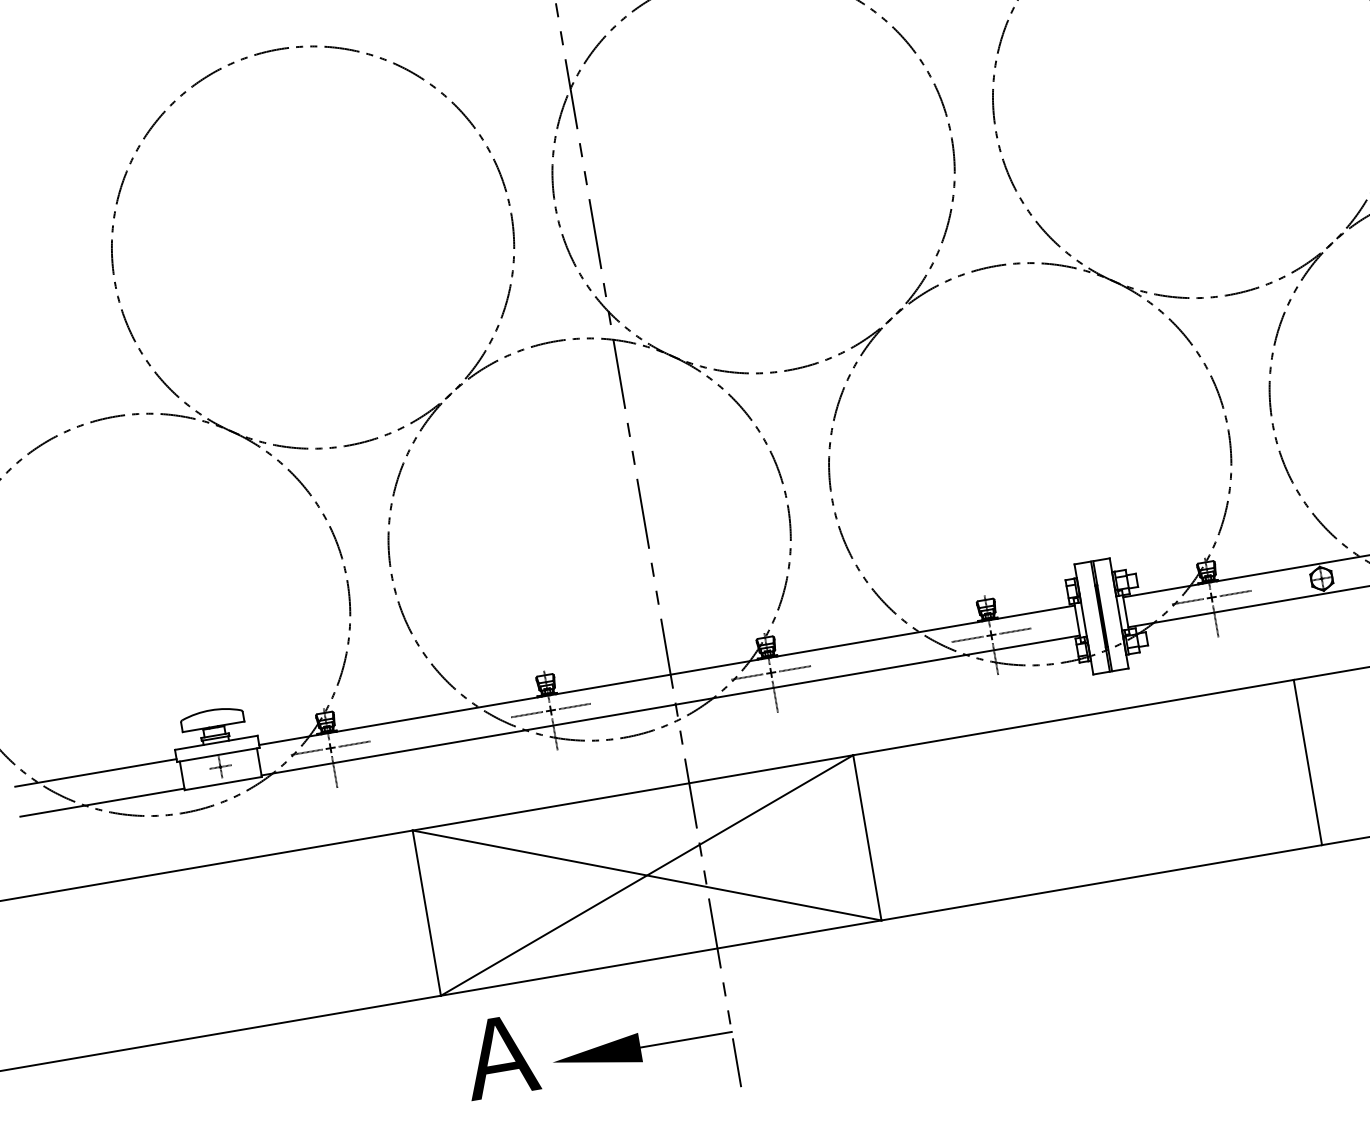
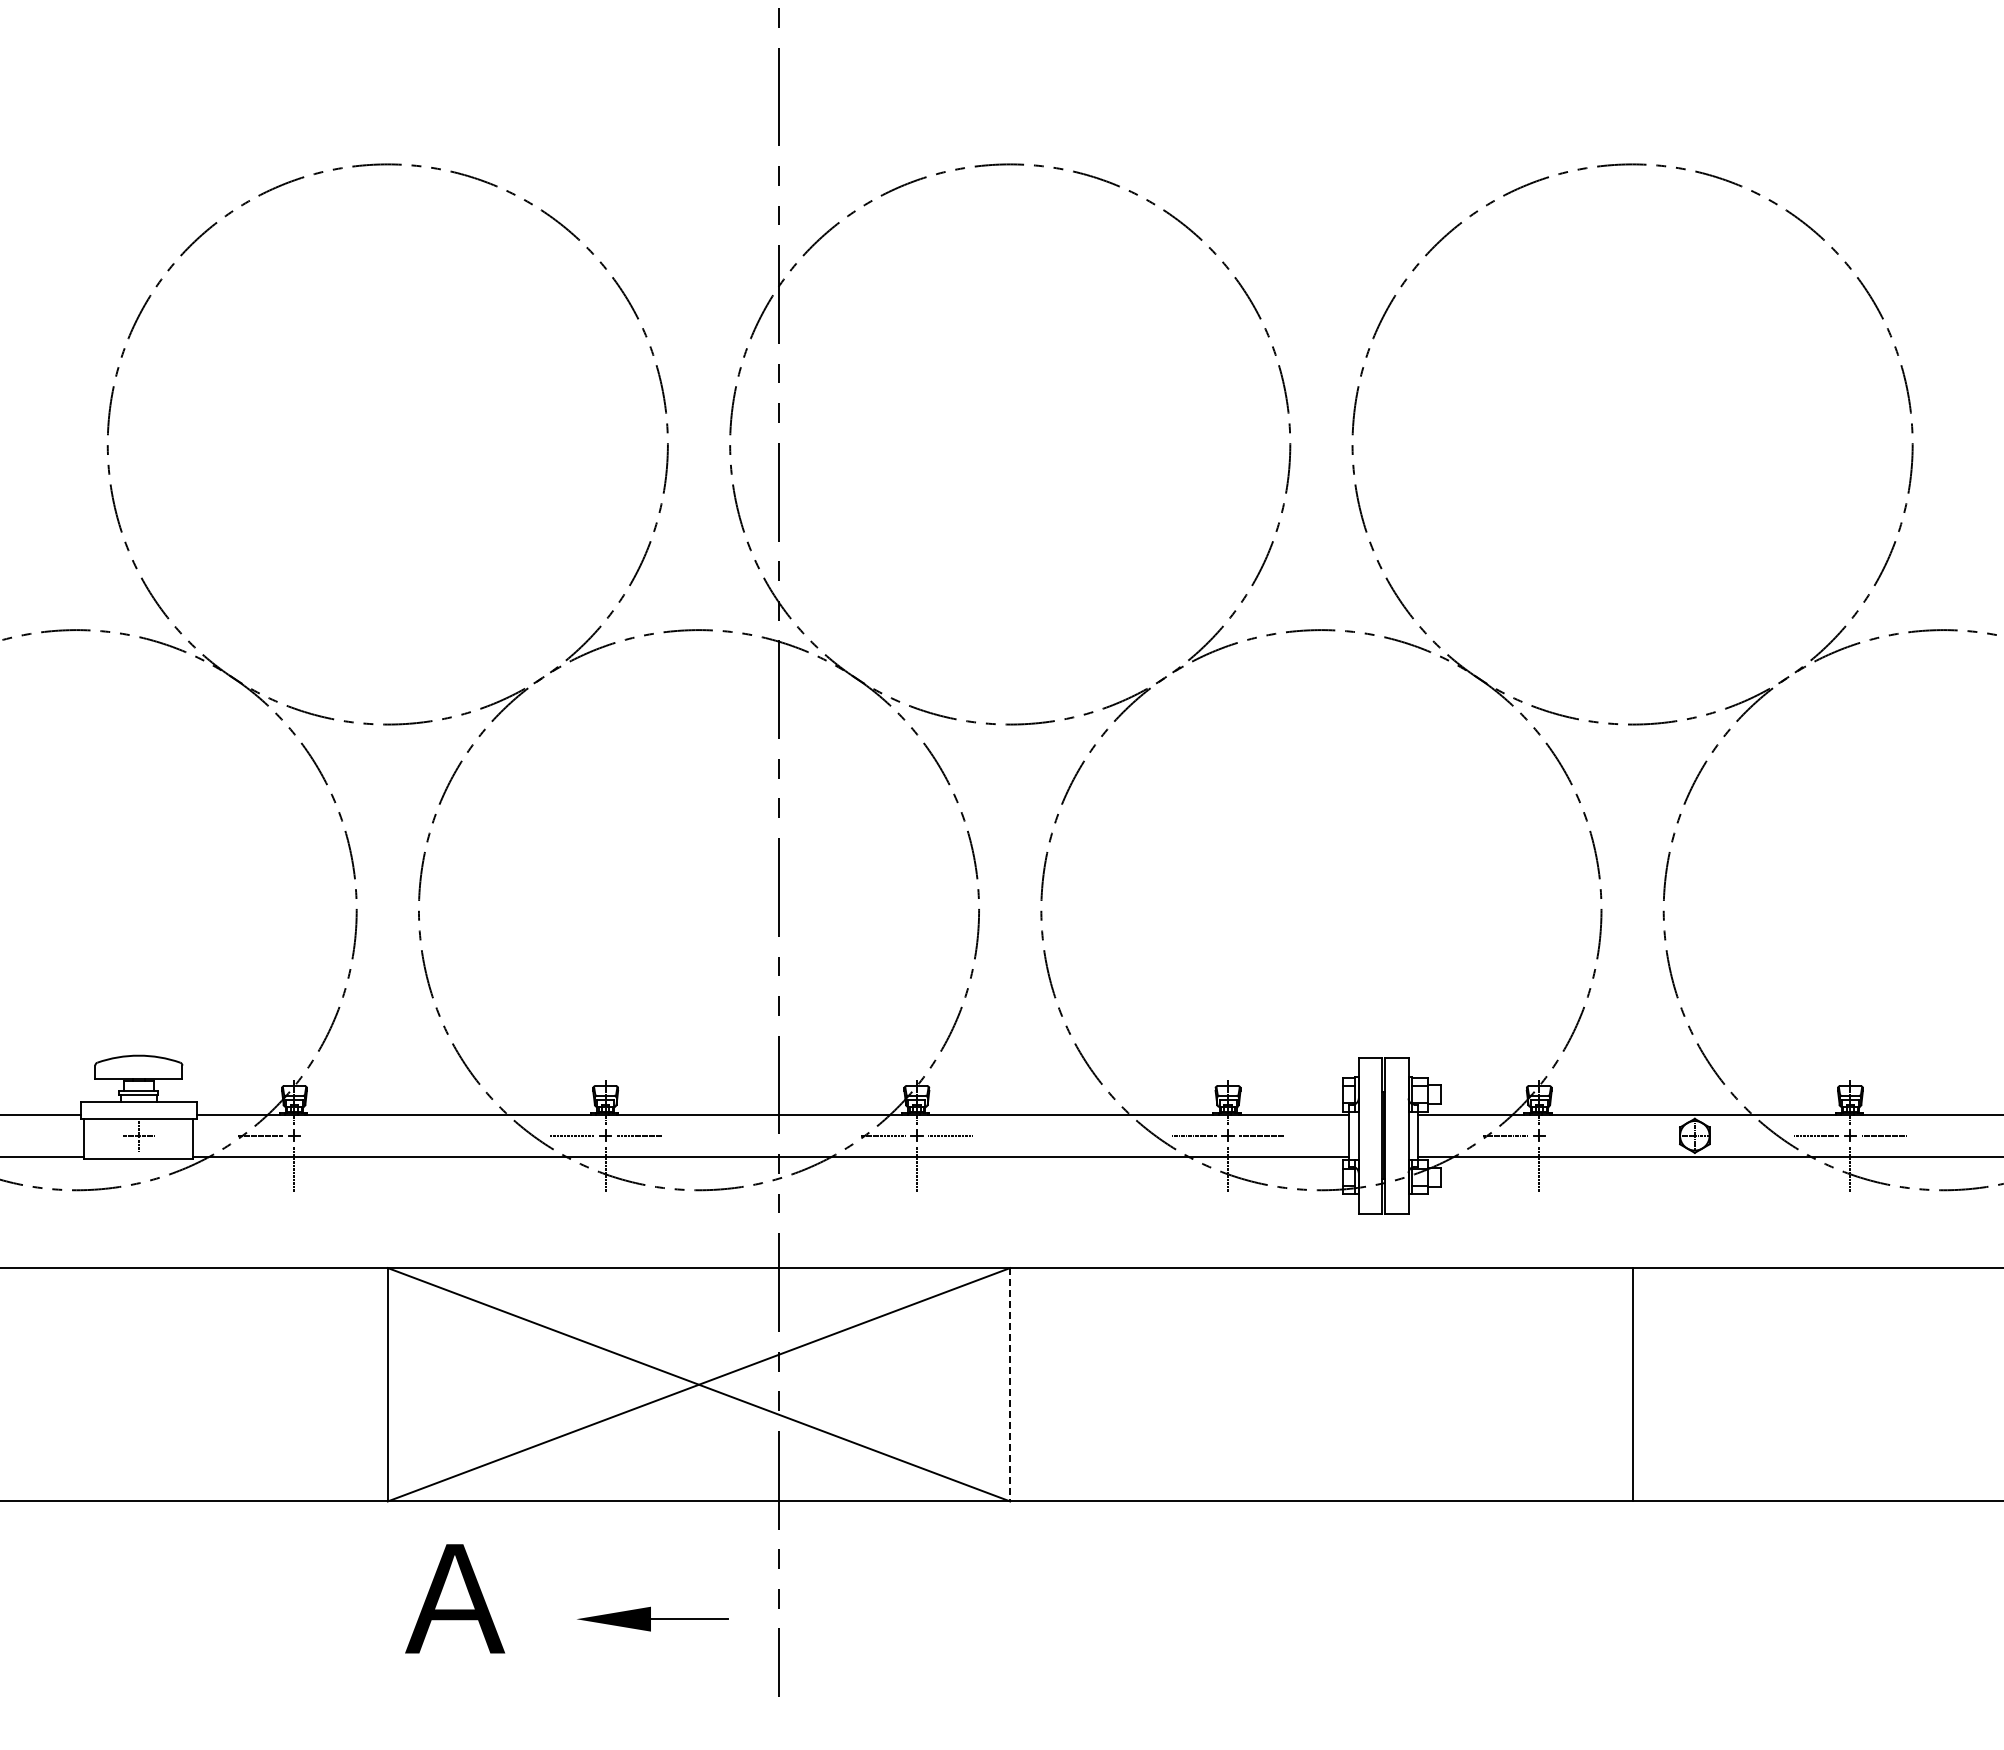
line: (1235, 593) -> (1572, 1135), removed
line: (353, 744) -> (327, 1135), removed
line: (867, 837) -> (1010, 1384), solid -> dashed
part: (642, 1046) -> (652, 1618), size x0.6

